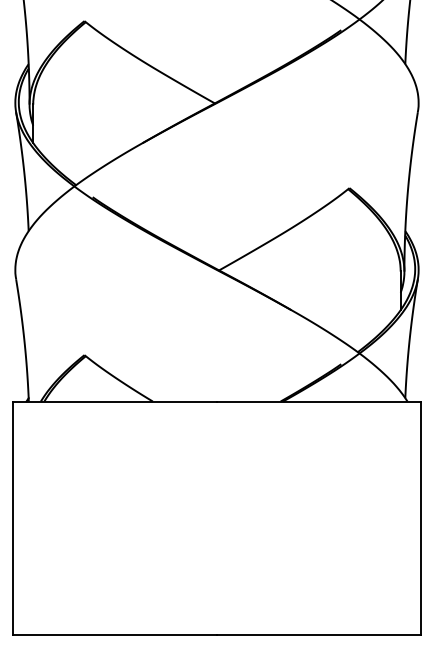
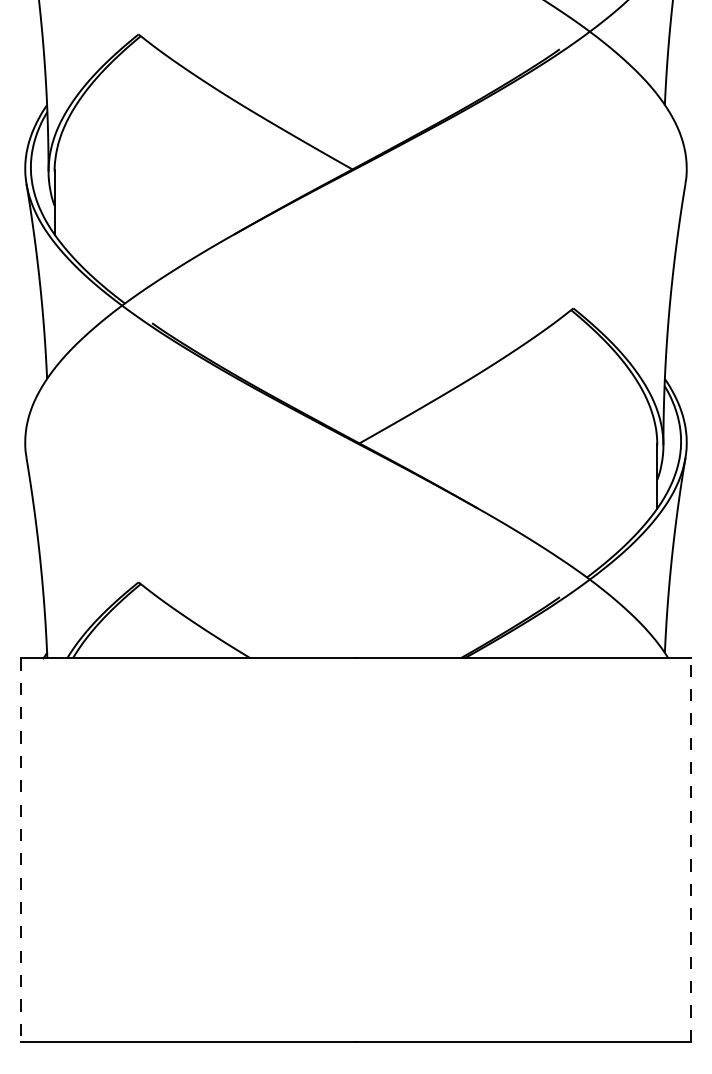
line: (12, 518) -> (20, 850), solid -> dashed
line: (421, 518) -> (691, 850), solid -> dashed

